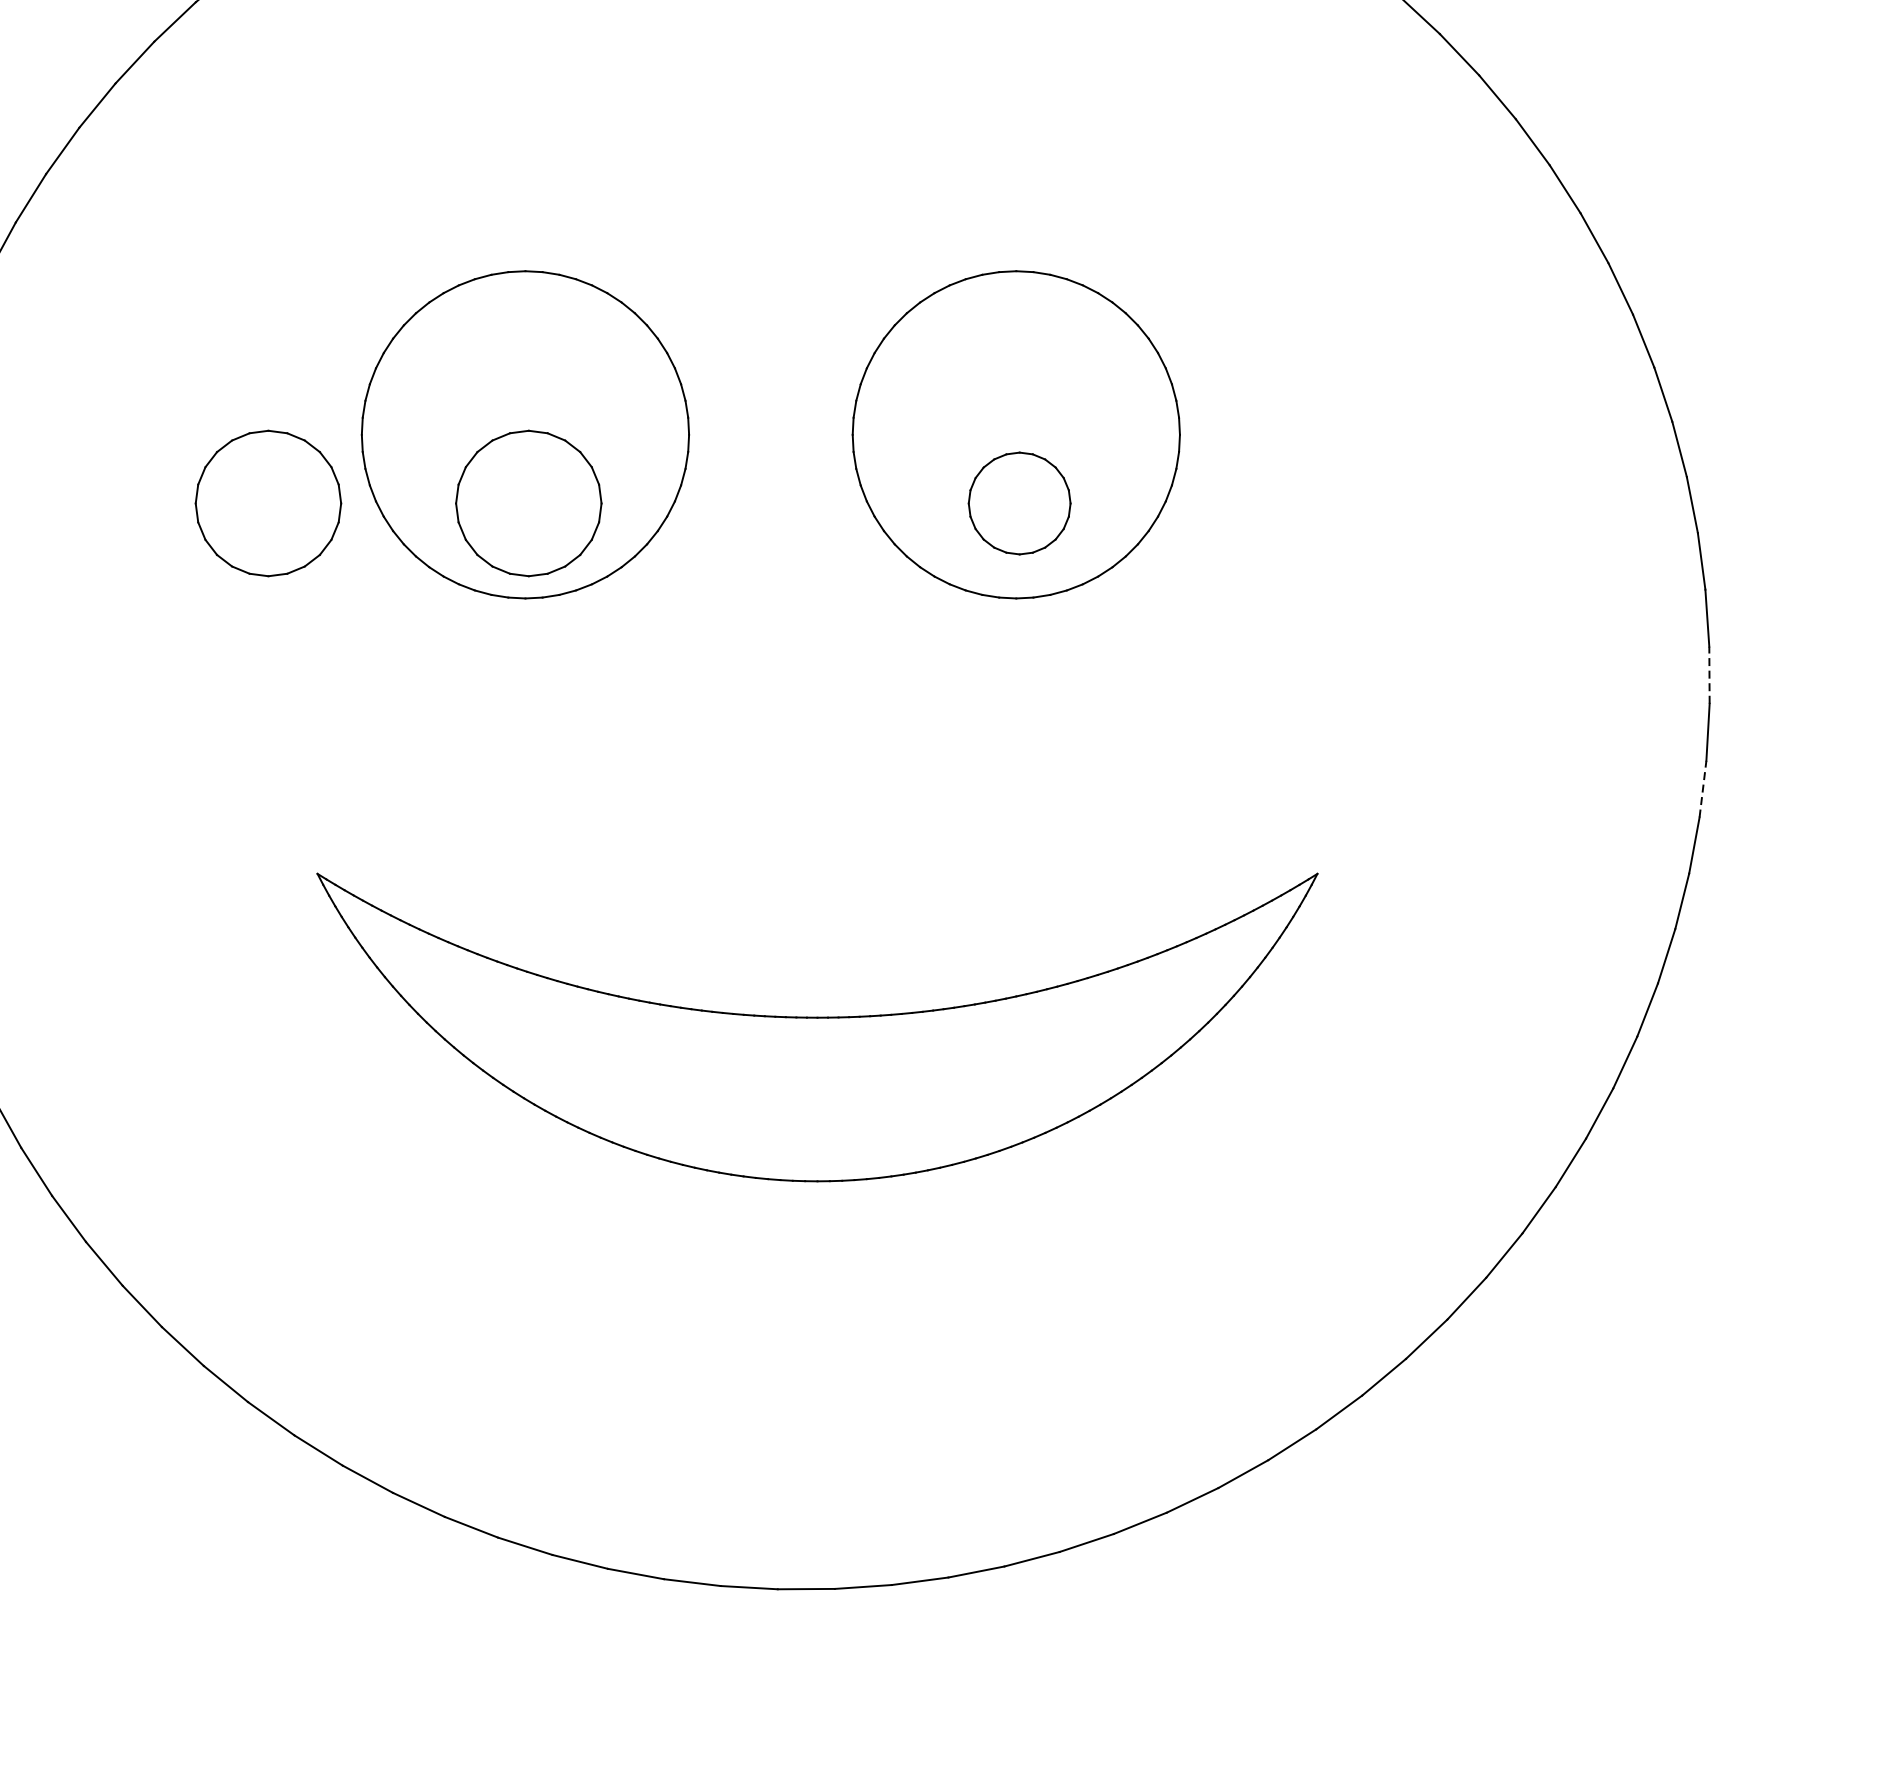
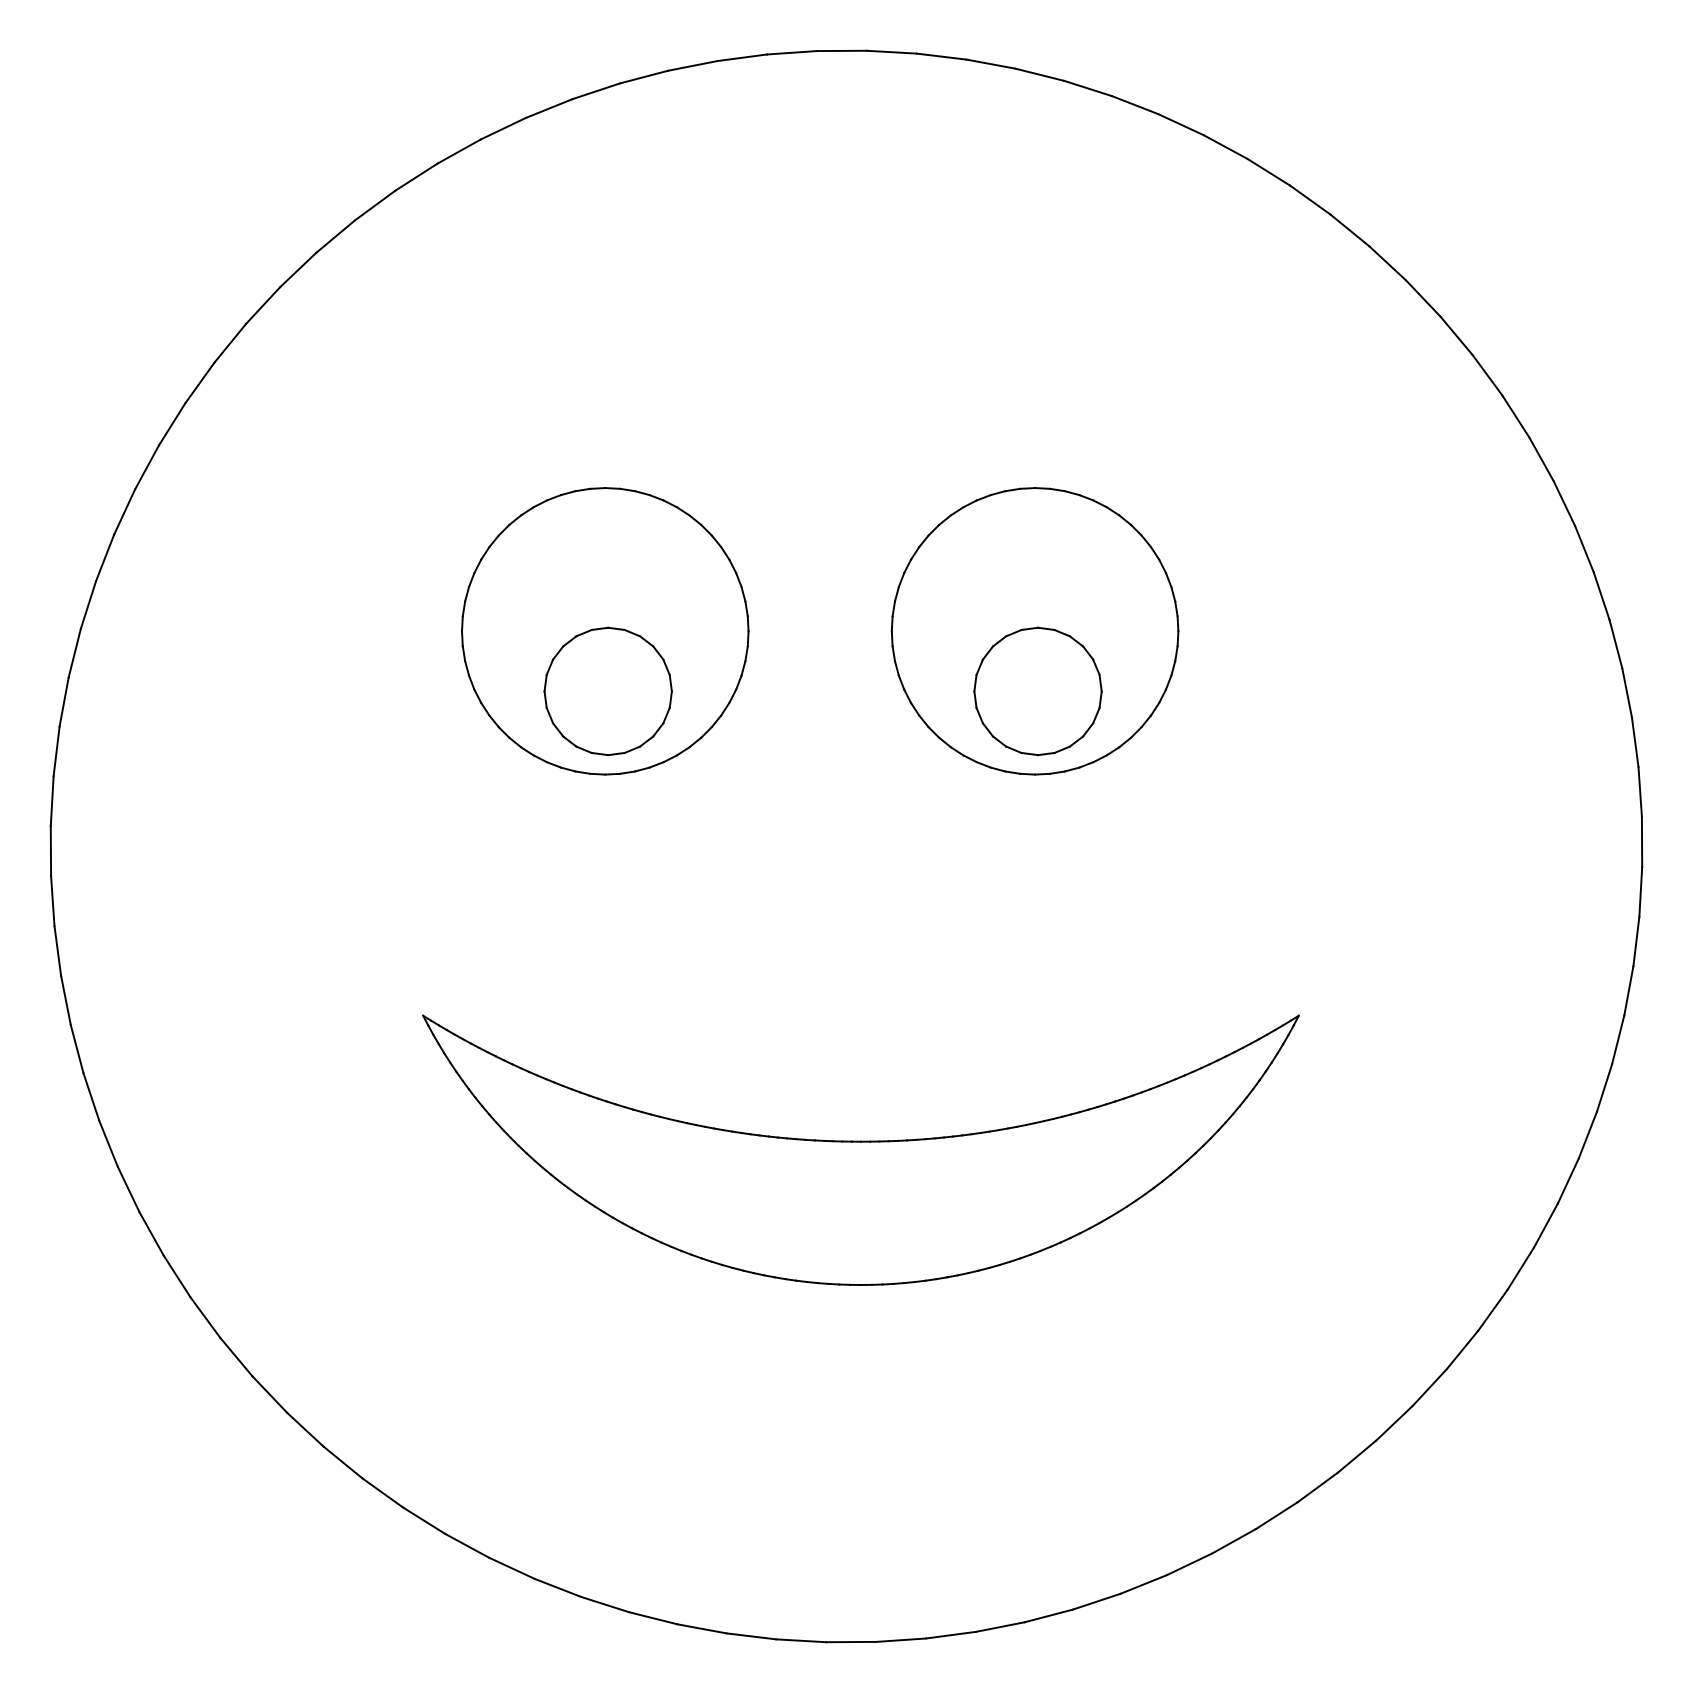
part: (267, 503) -> (379, 691), removed
part: (1019, 503) -> (1037, 691), size x1.43
line: (1709, 674) -> (1642, 841), dashed -> solid
line: (1703, 789) -> (1636, 941), dashed -> solid

